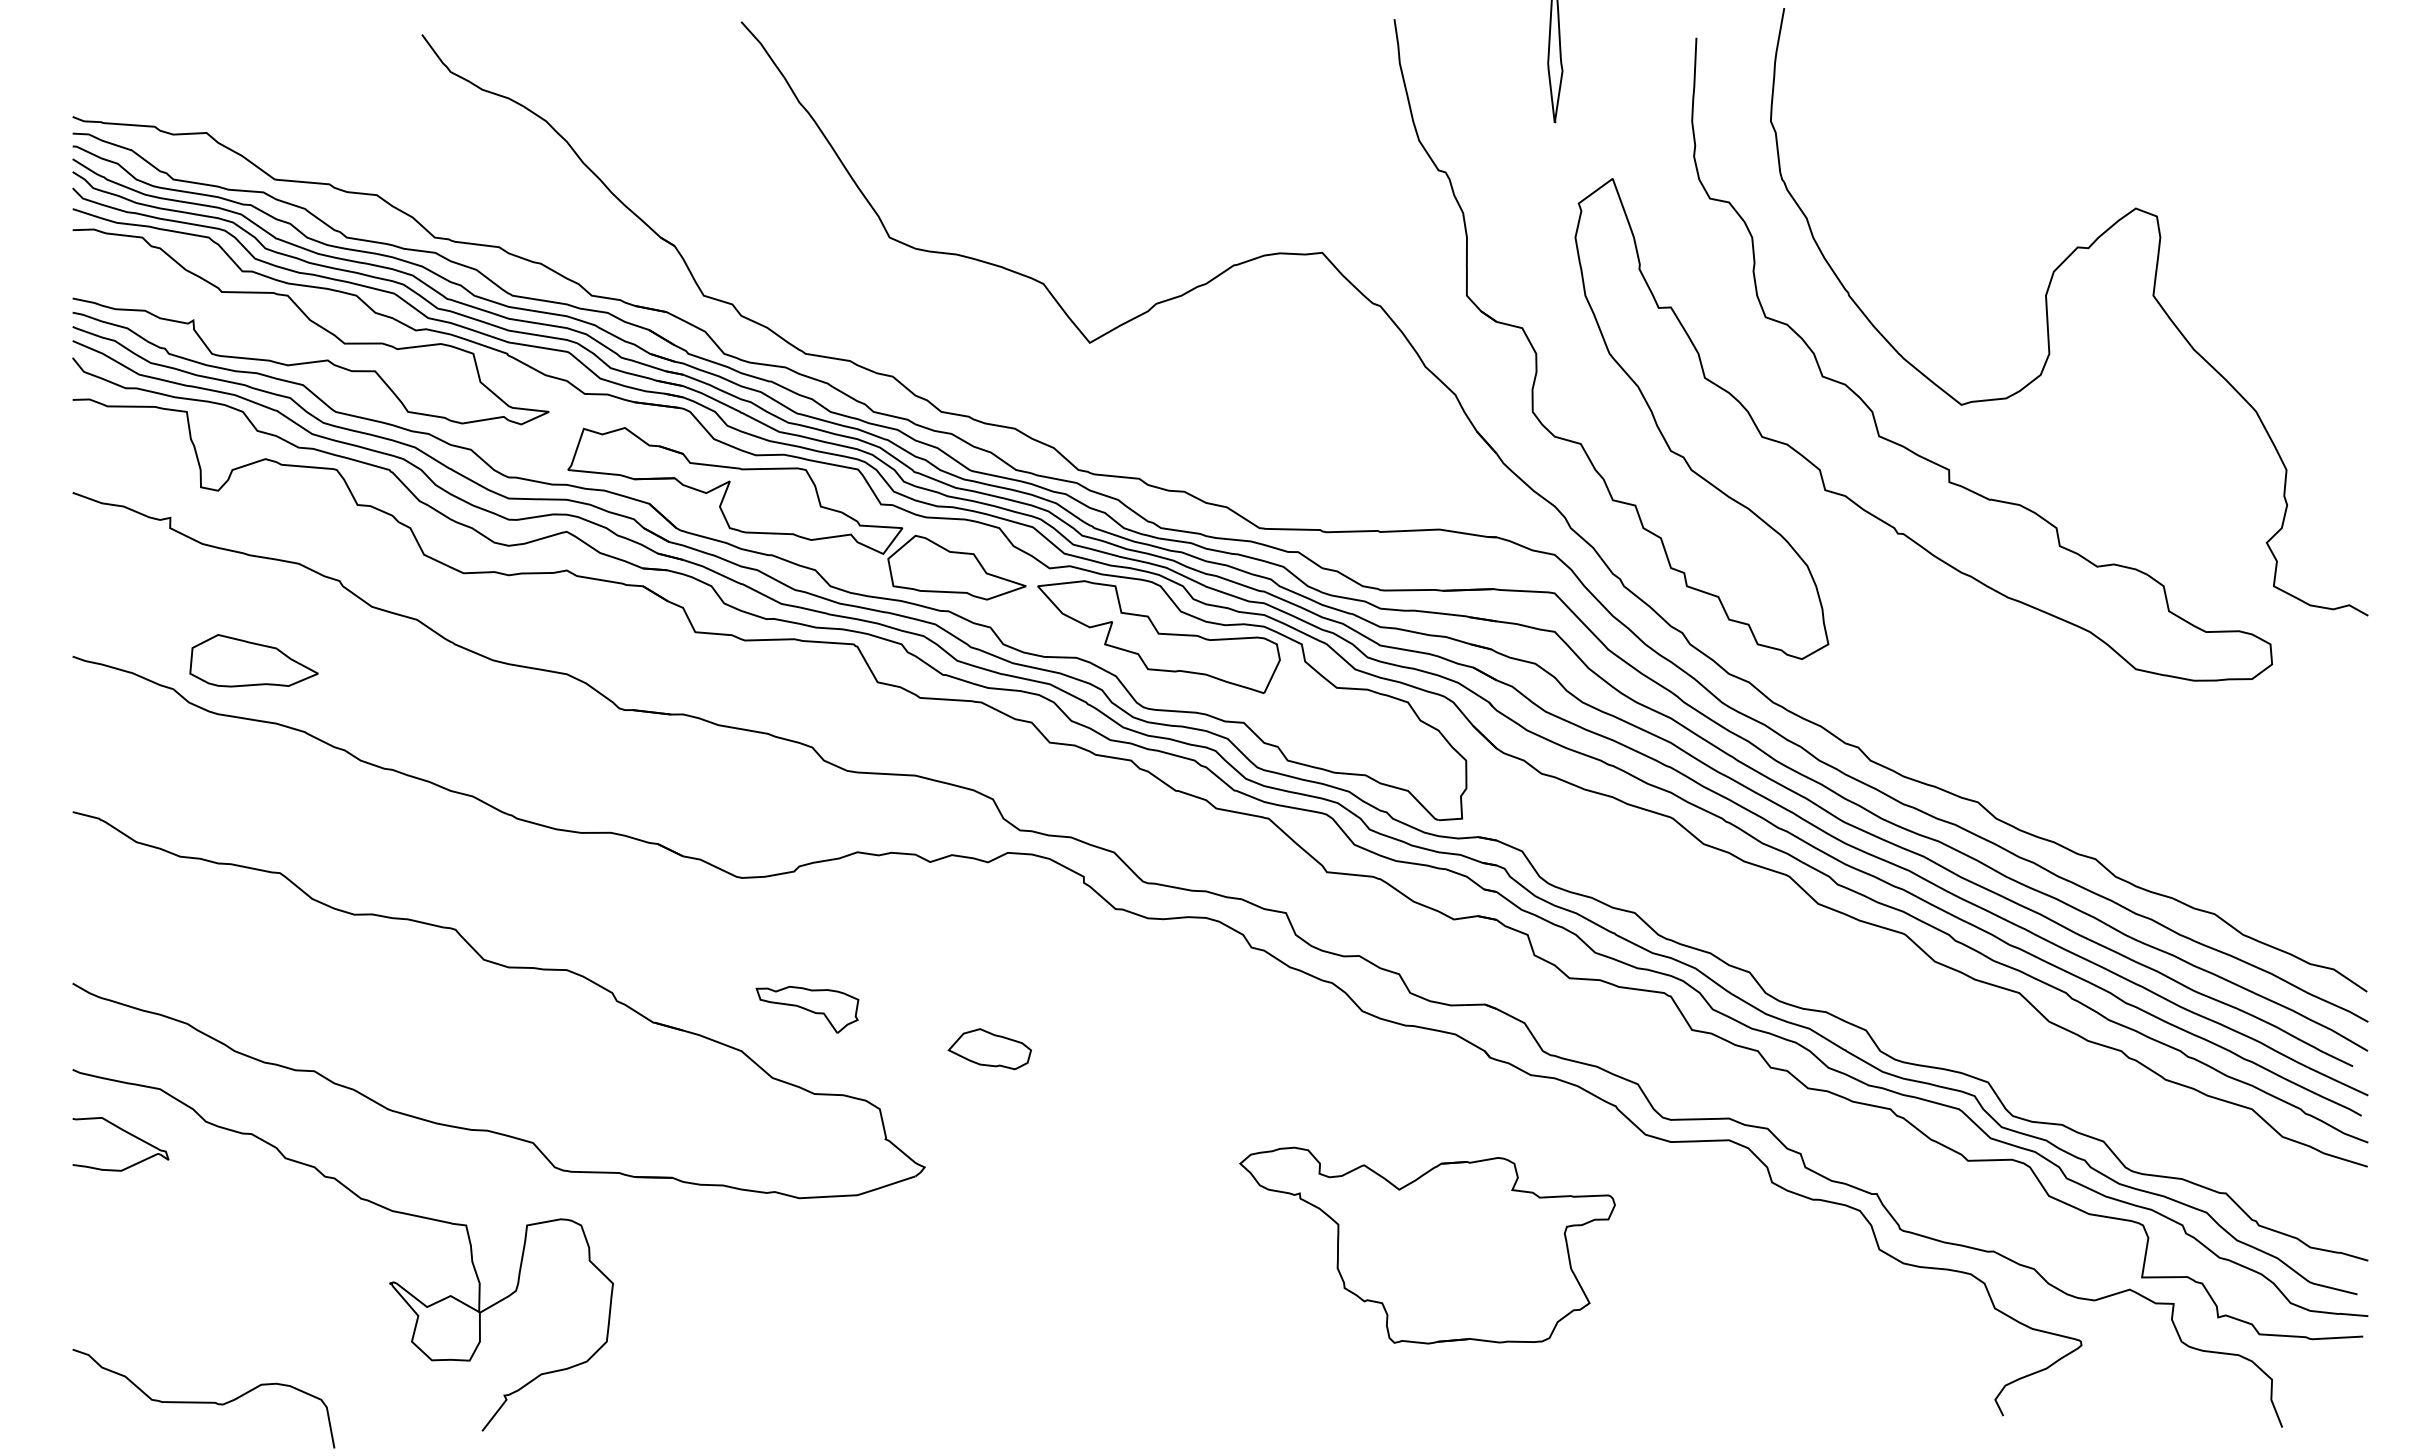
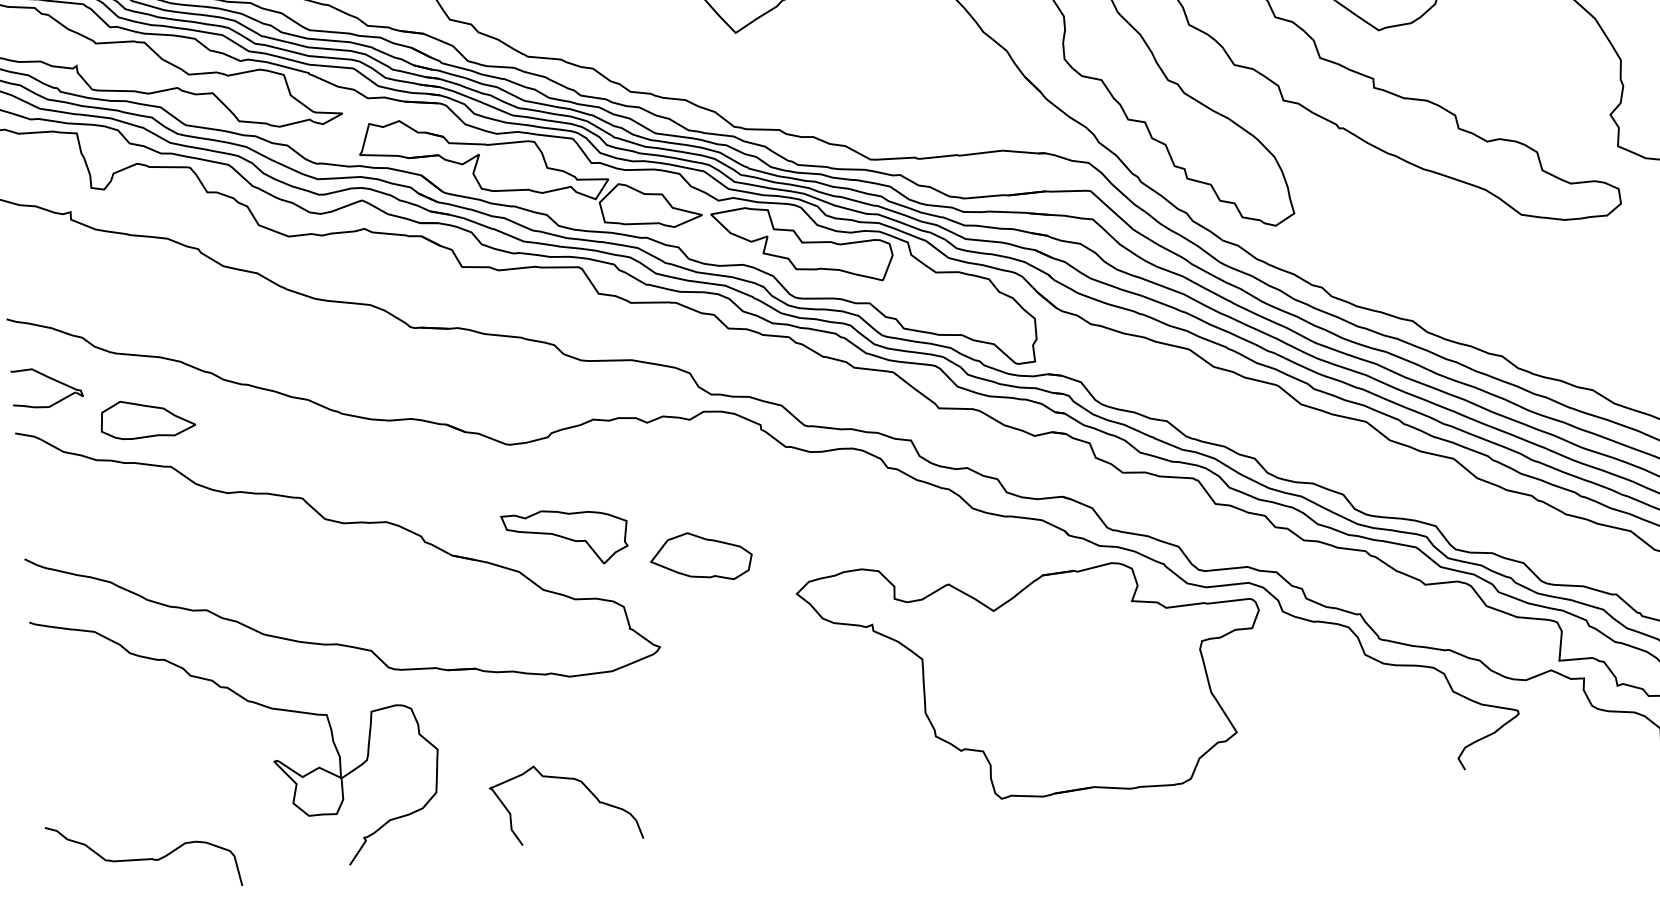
part: (253, 660) -> (147, 418), moved
part: (807, 1009) -> (565, 537), size x1.67
part: (989, 1048) -> (701, 556), size x1.67
part: (128, 1134) -> (52, 380), moved
part: (1427, 1245) -> (1033, 676), size x1.67
curve: (788, 1337) -> (569, 779), added

